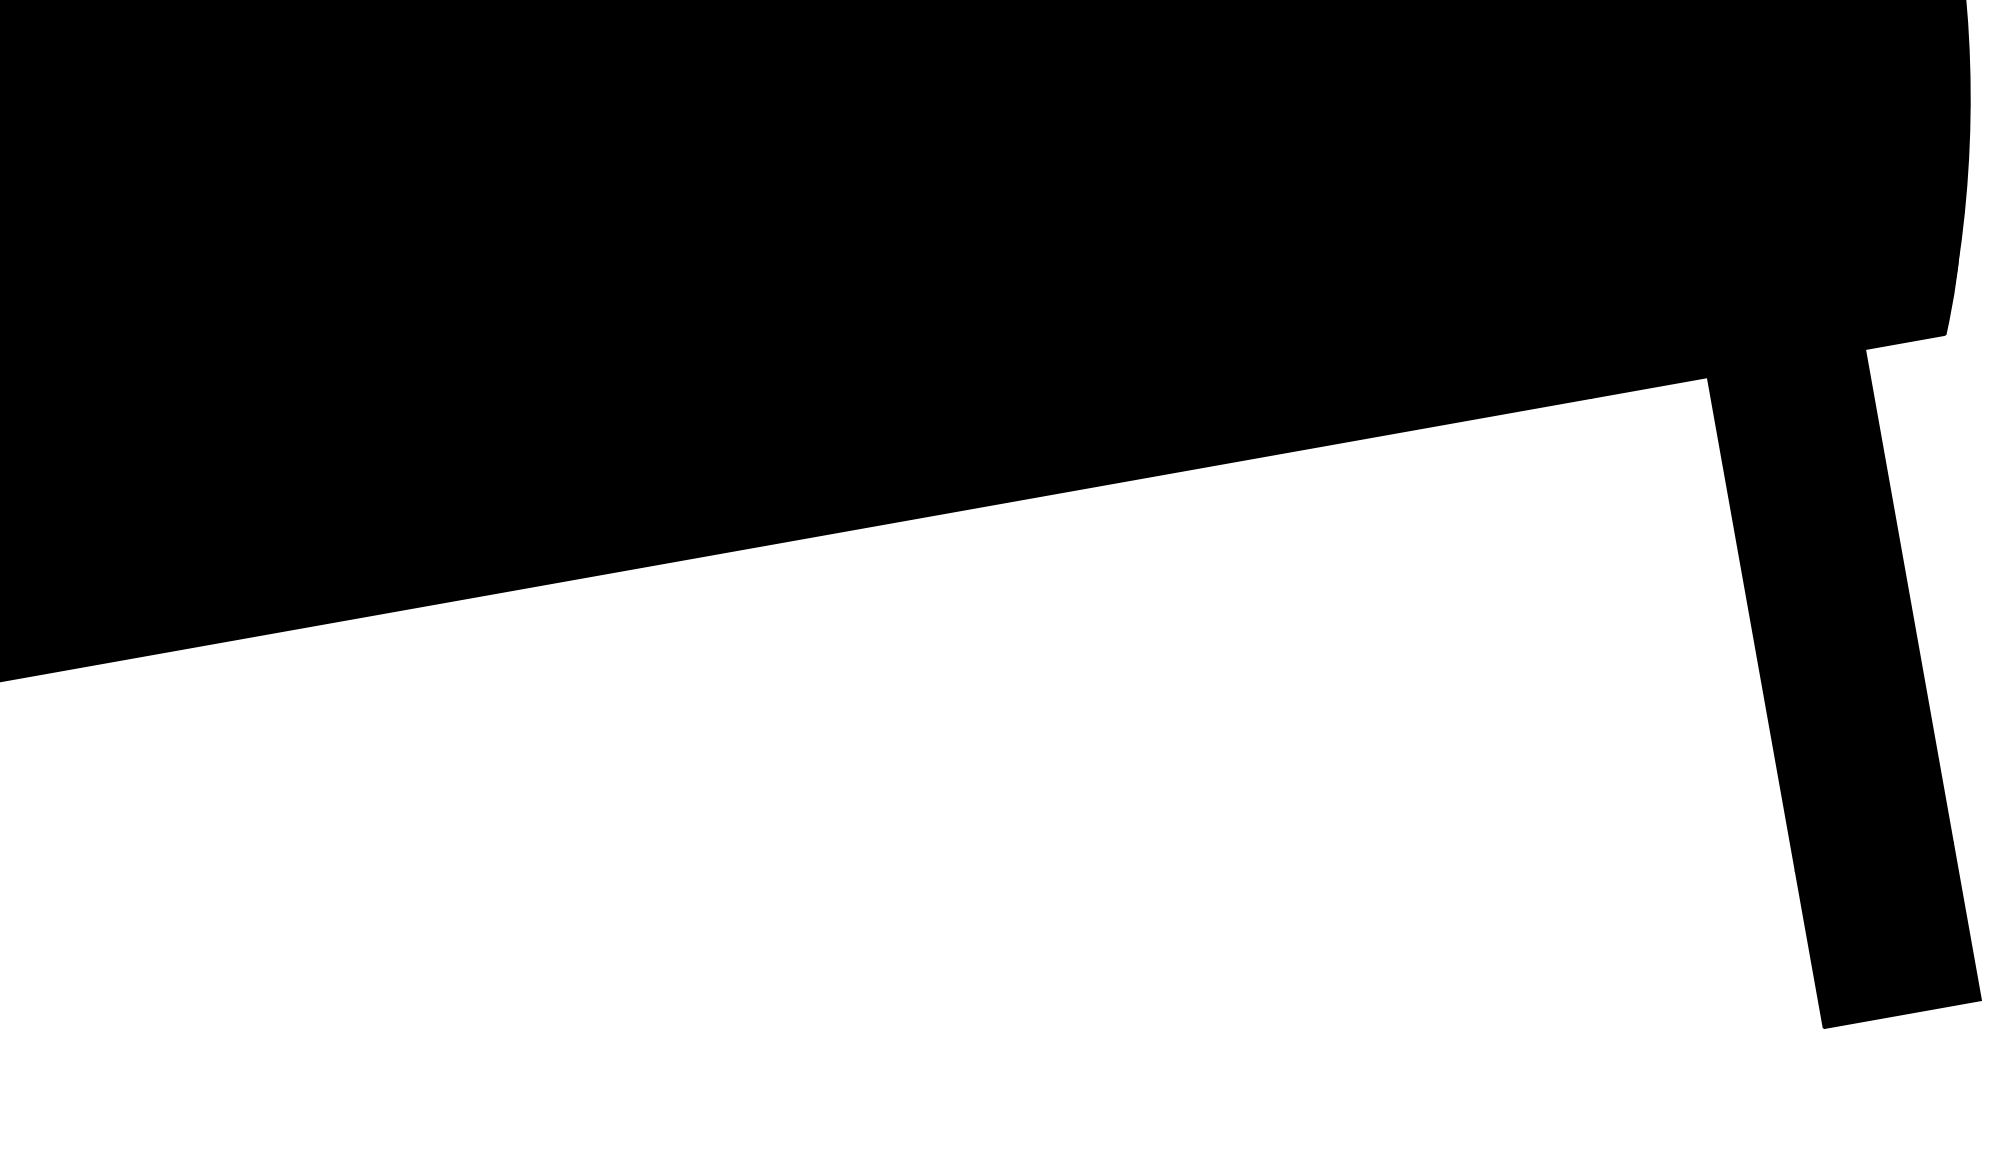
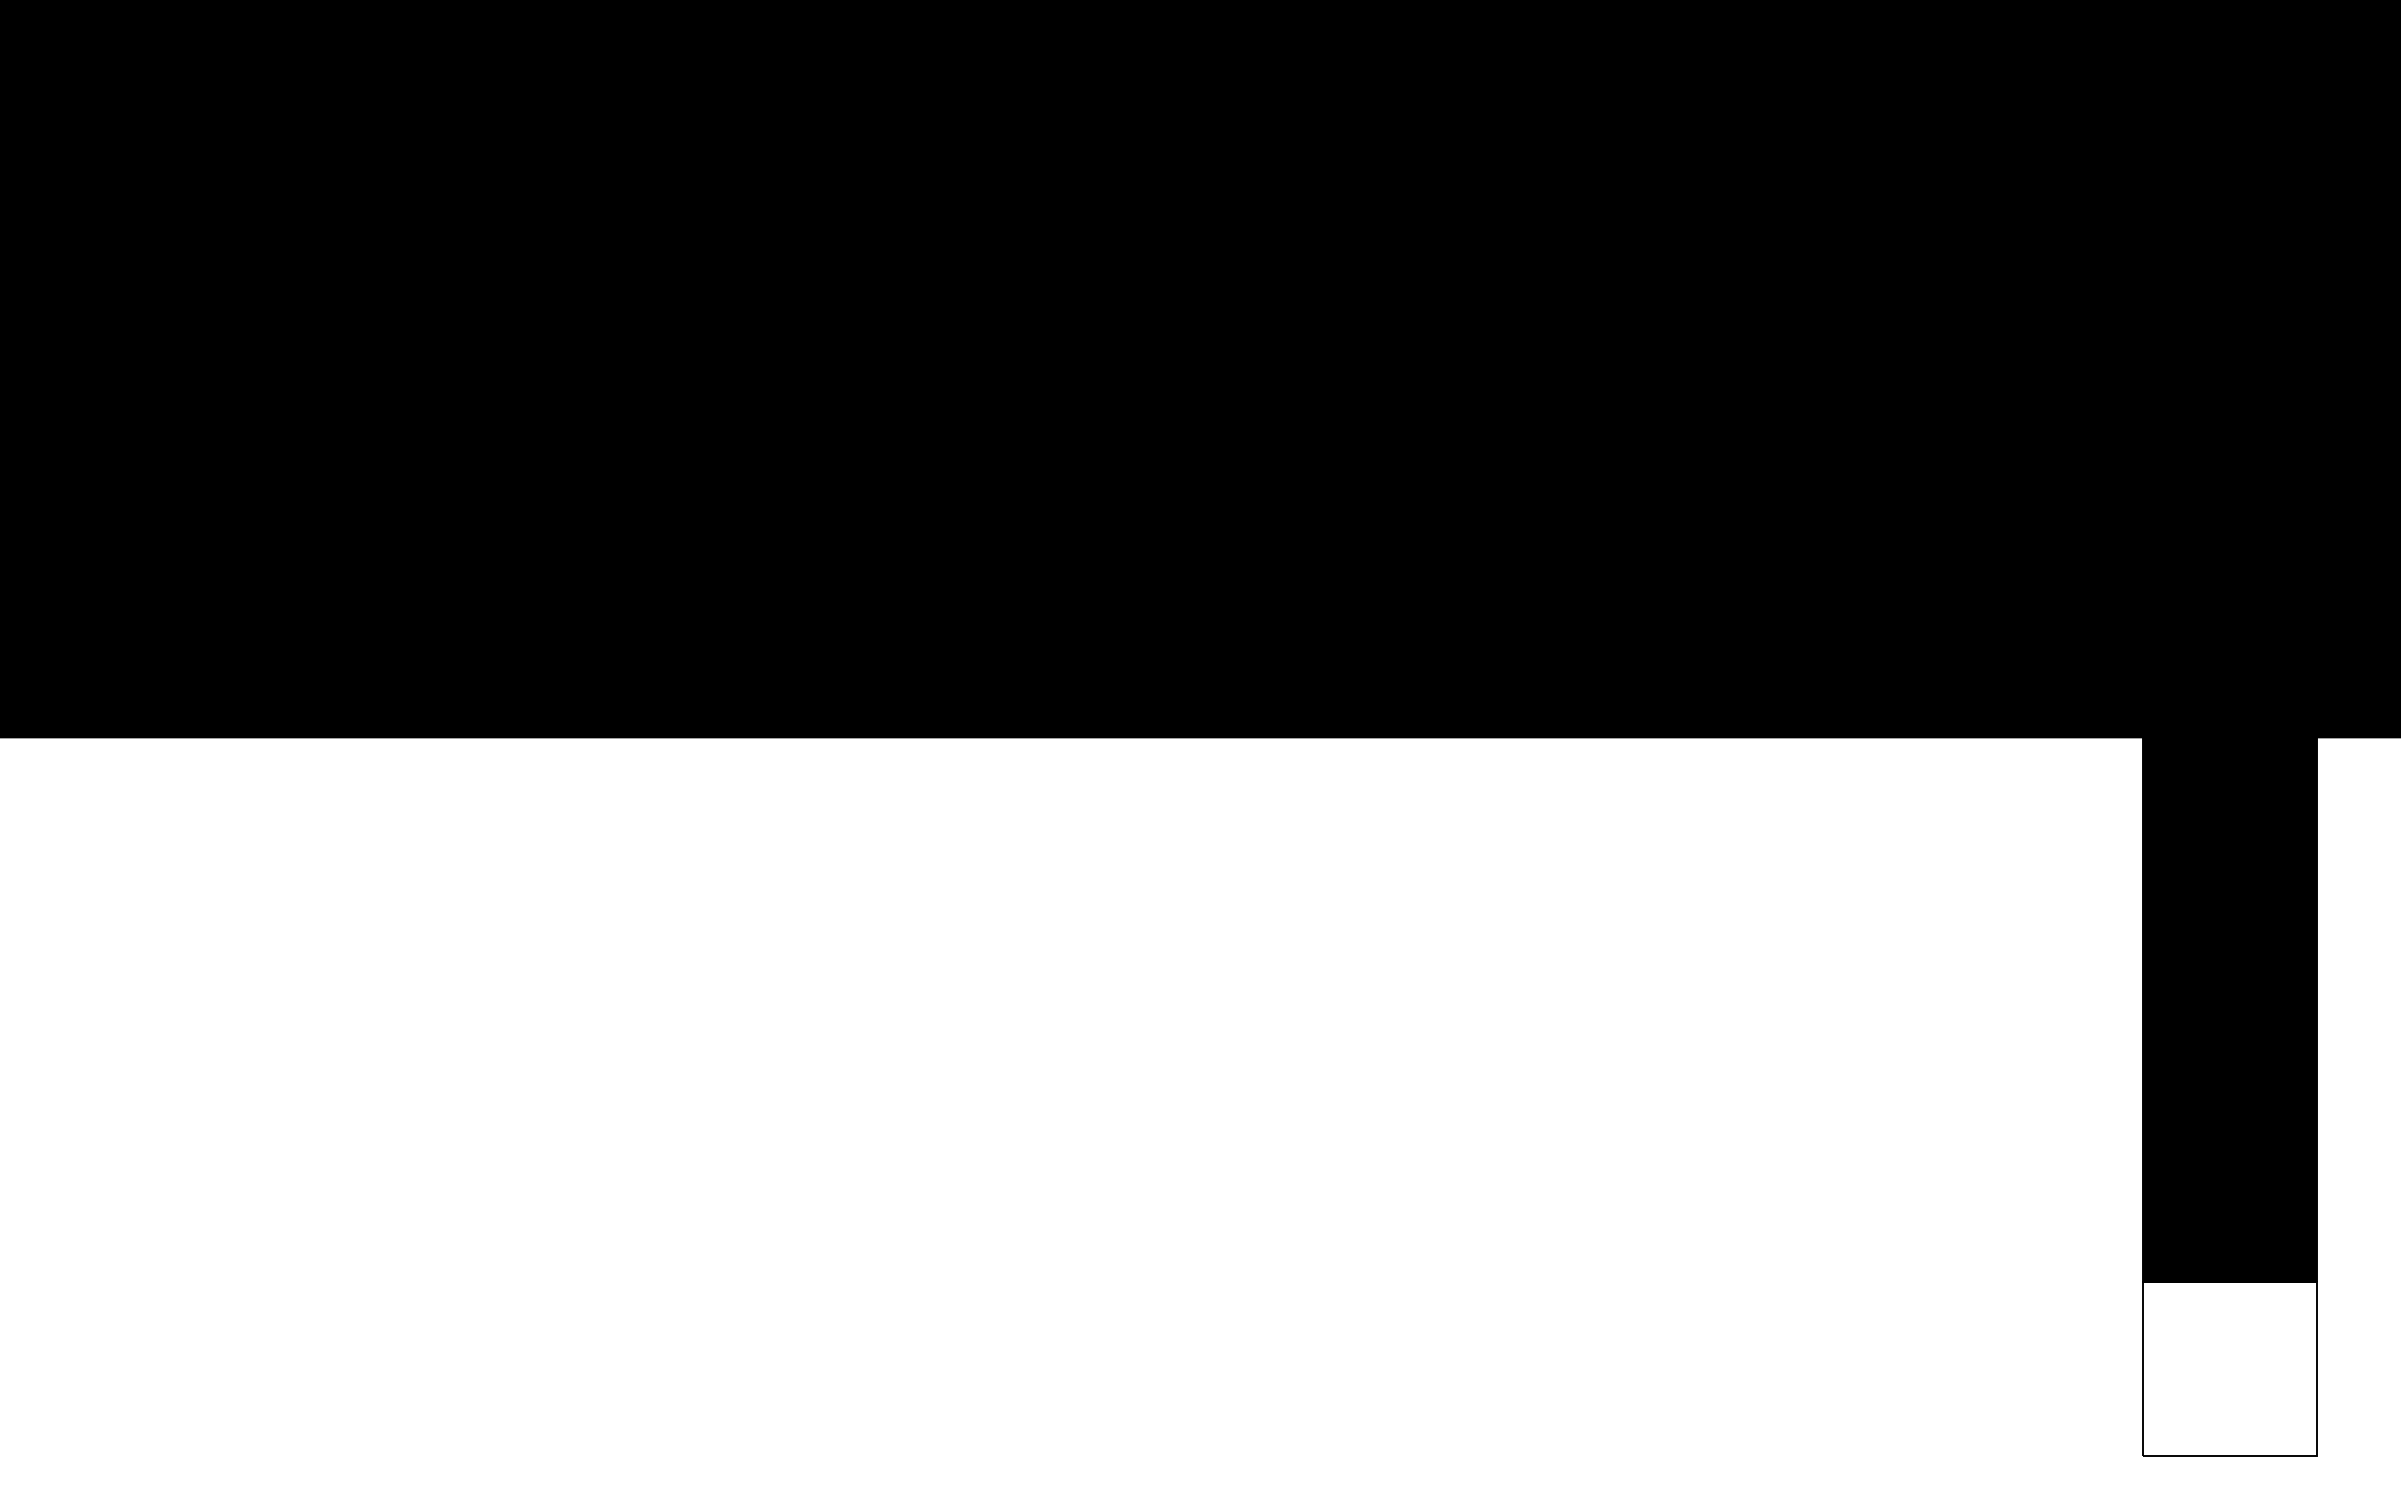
fill: (1887, 935) -> (2229, 1368), removed

